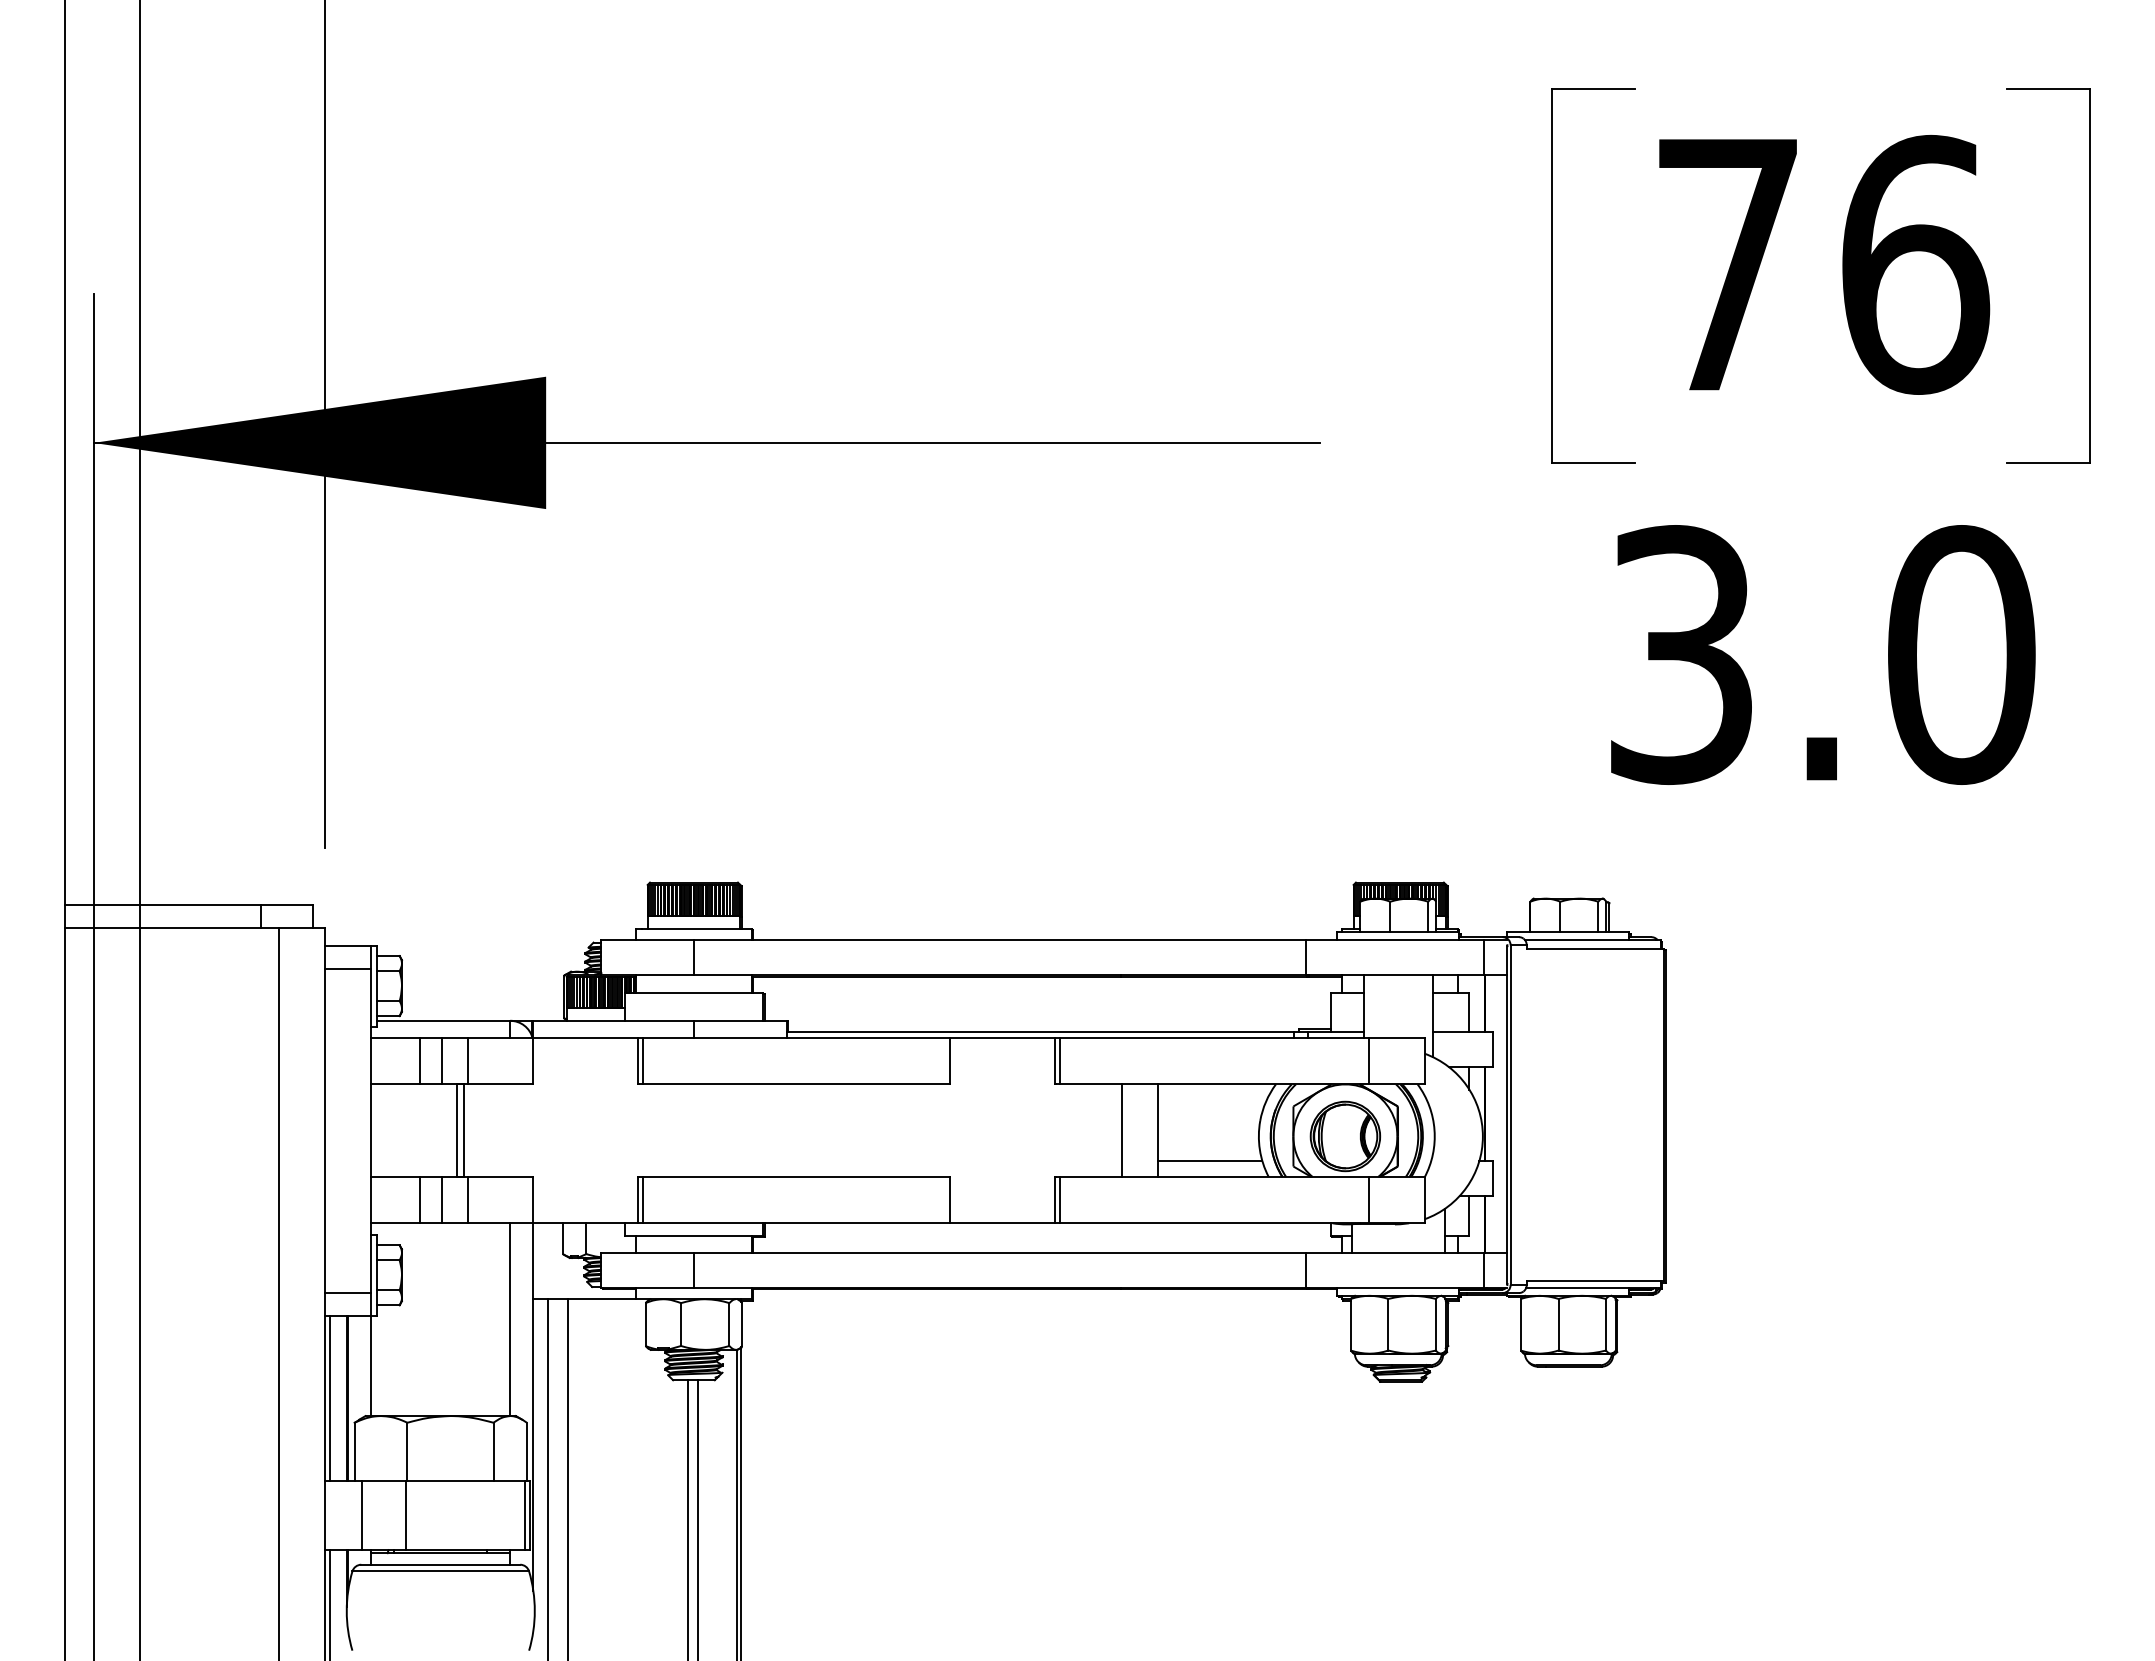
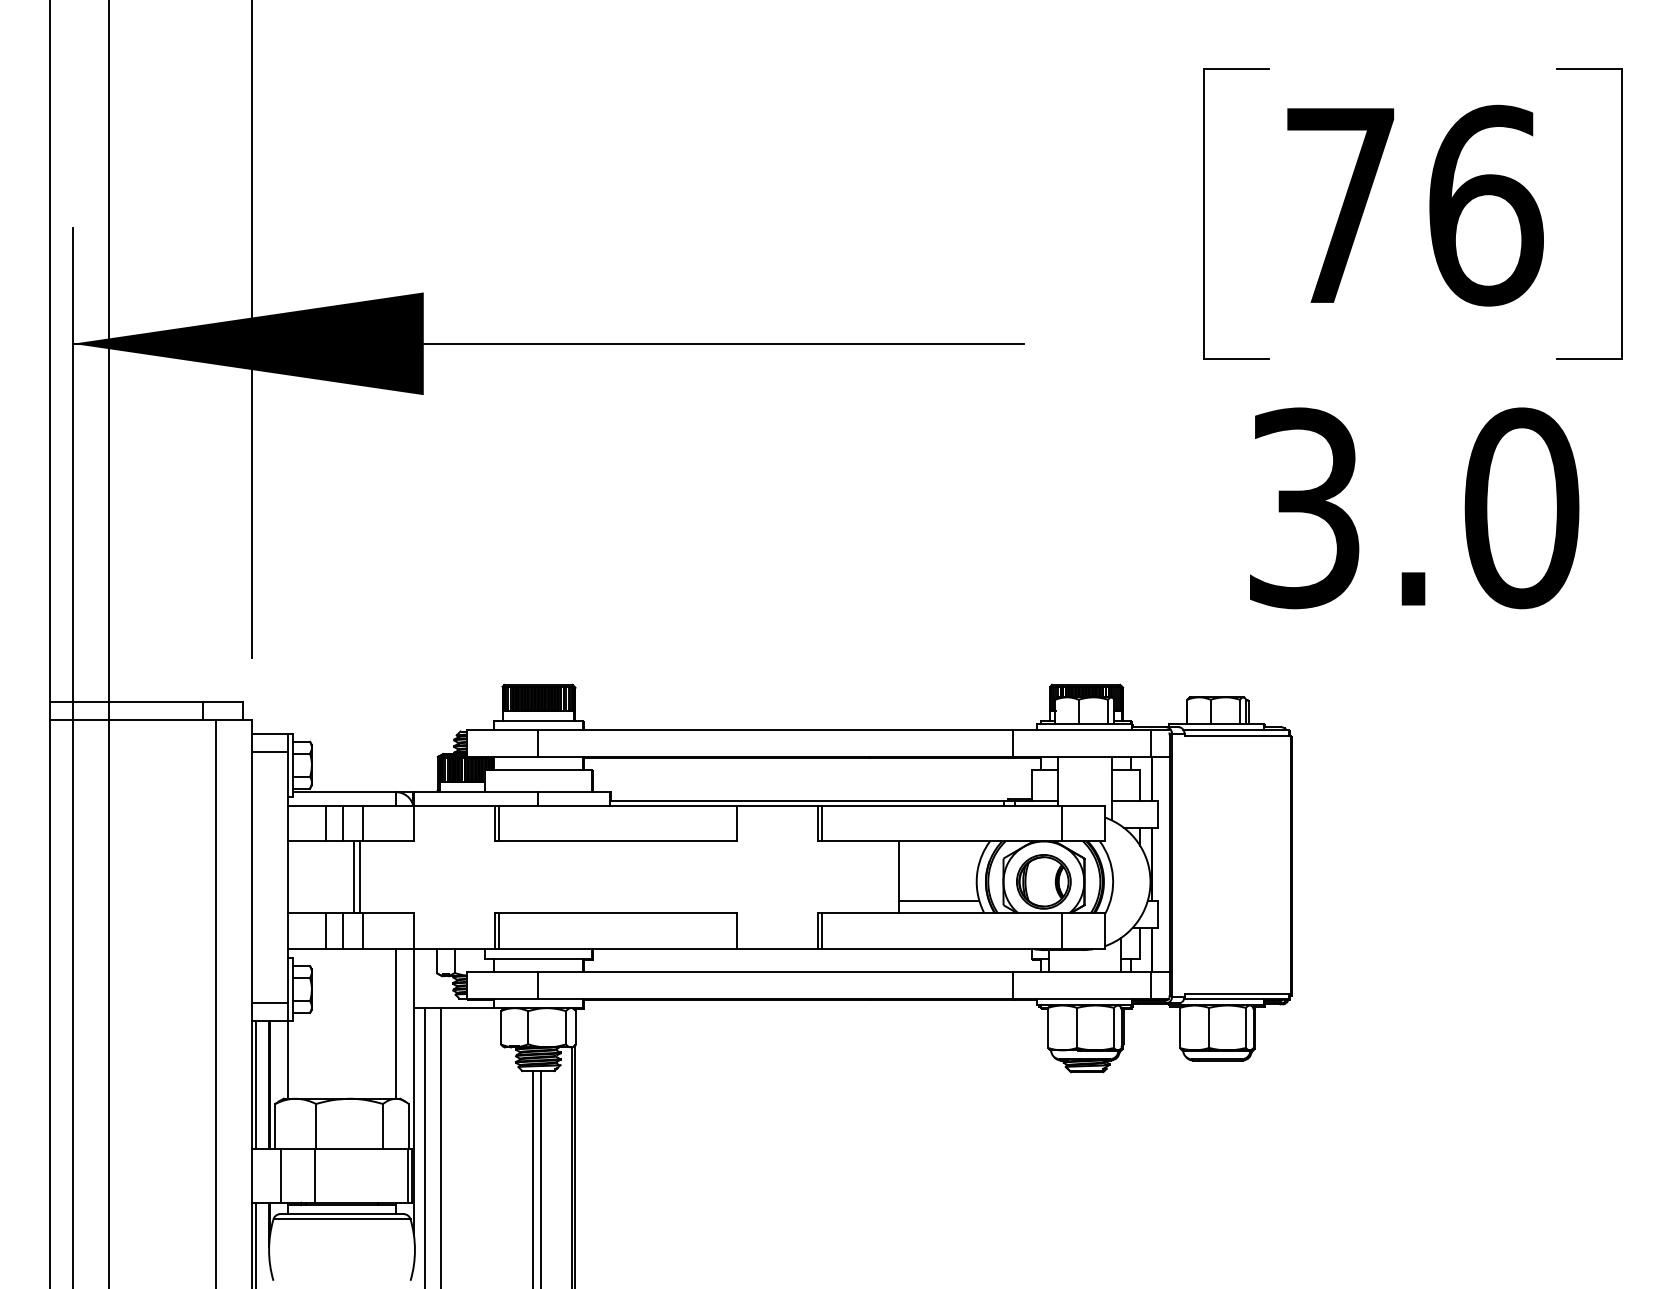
line: (1122, 1130) -> (870, 877), removed

